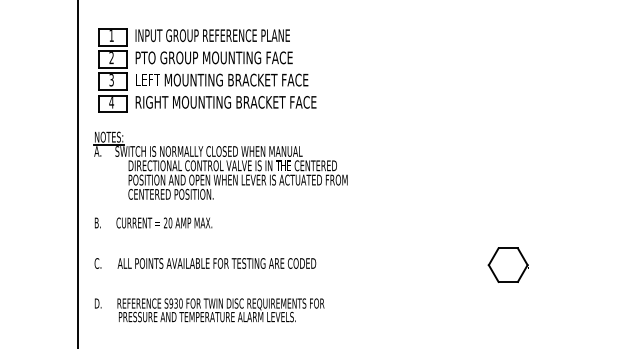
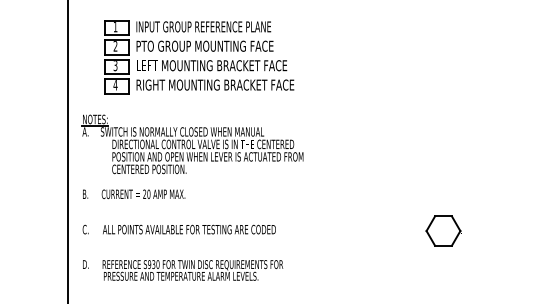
part: (207, 70) -> (199, 57), moved

